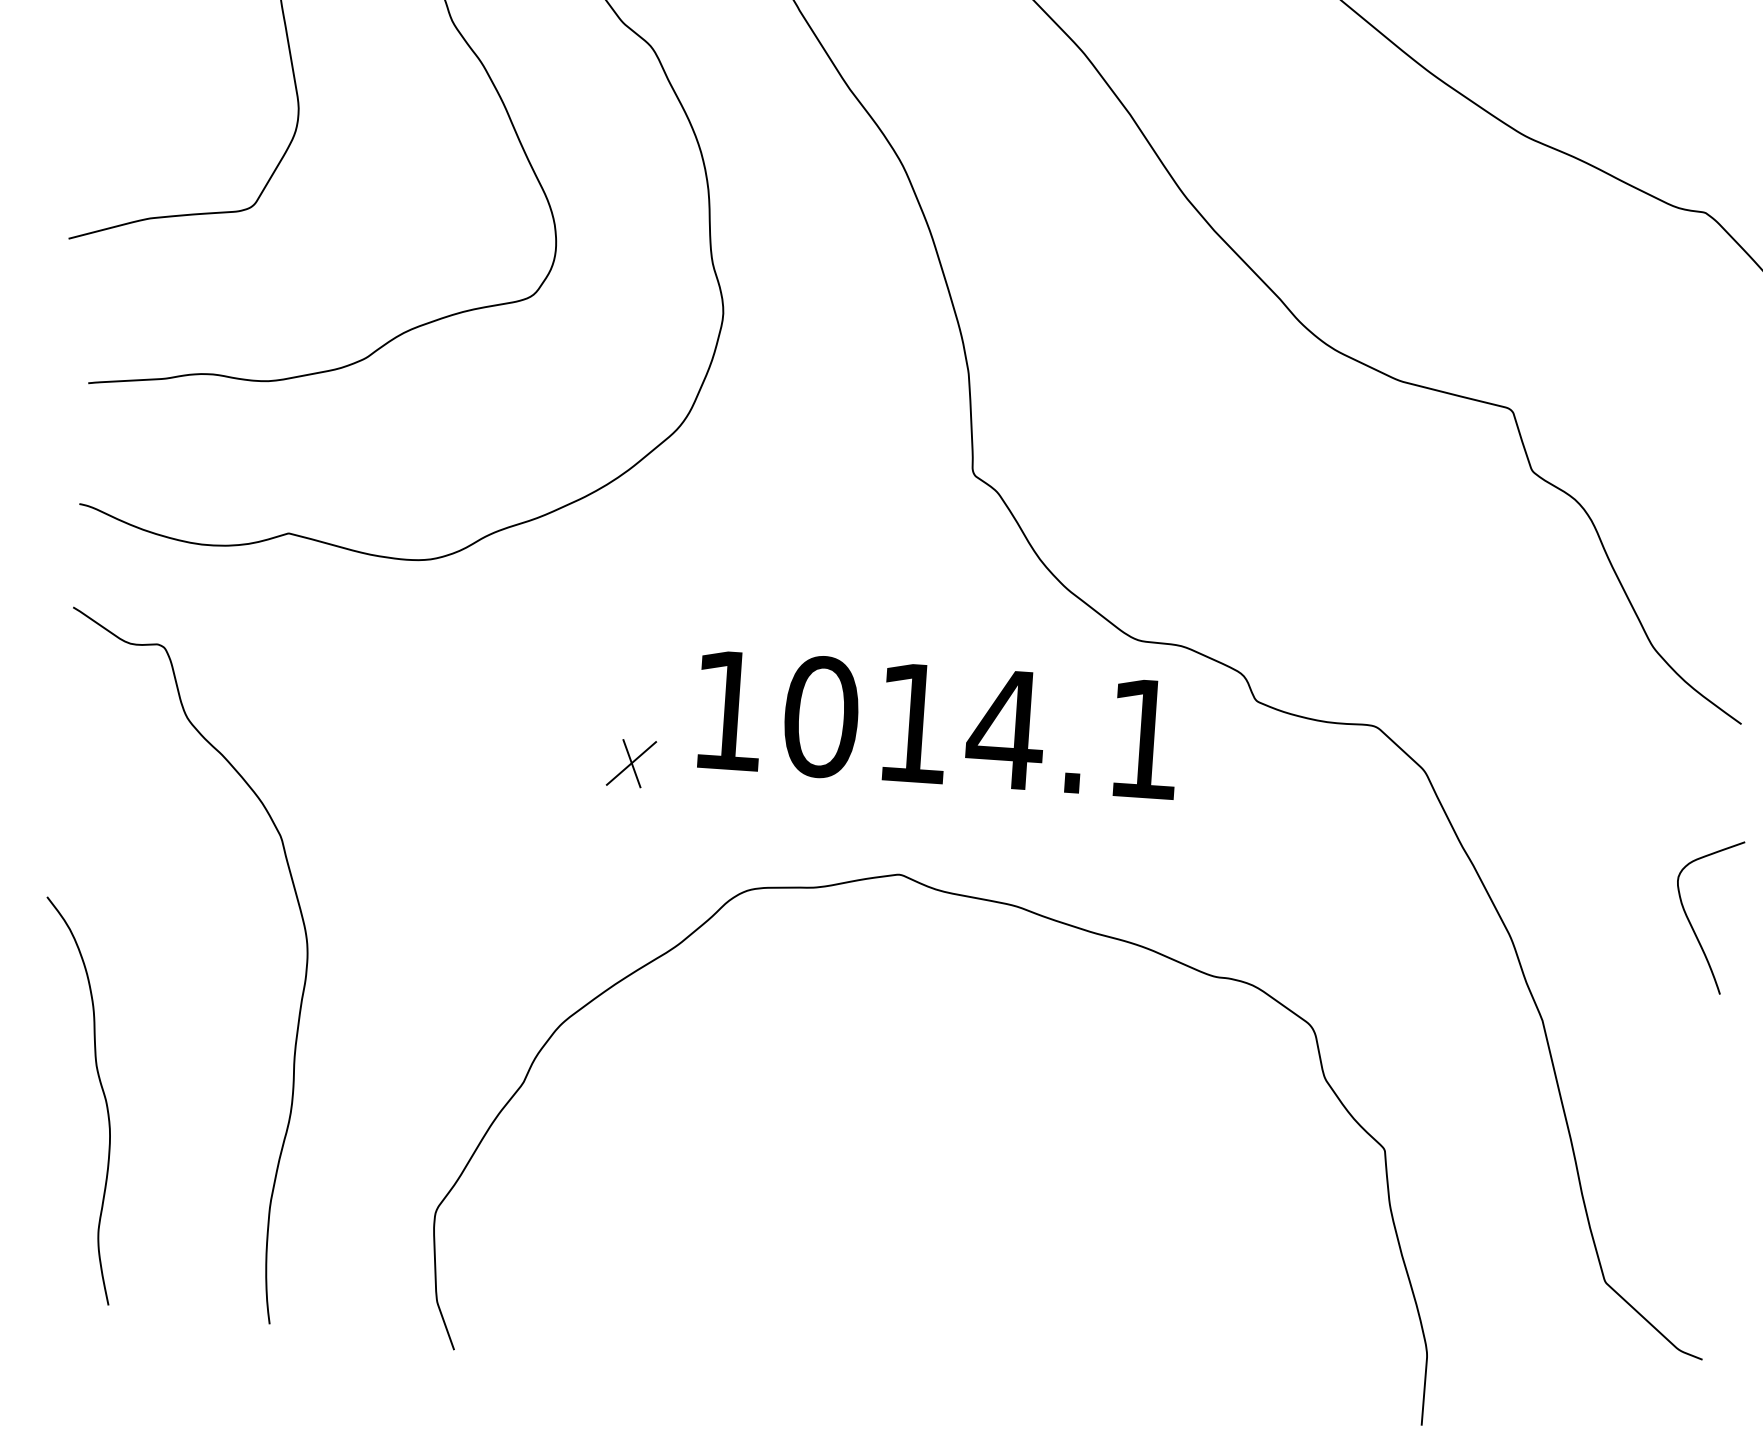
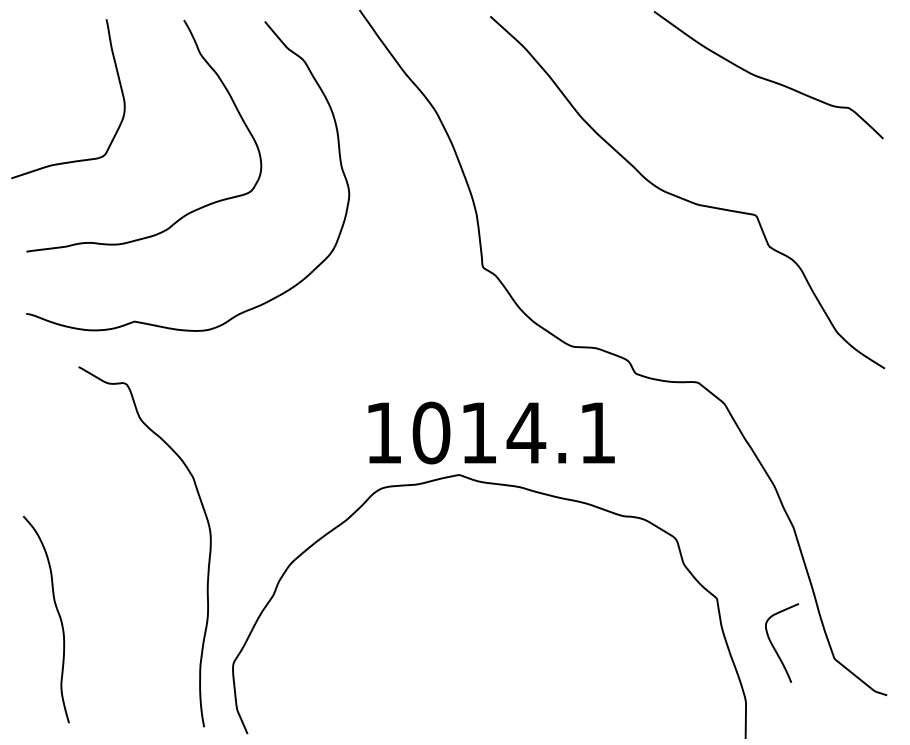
text: (937, 723) -> (491, 432), moved
part: (630, 763) -> (317, 427), removed
curve: (1691, 921) -> (774, 646), moved
curve: (303, 973) -> (209, 546), moved

